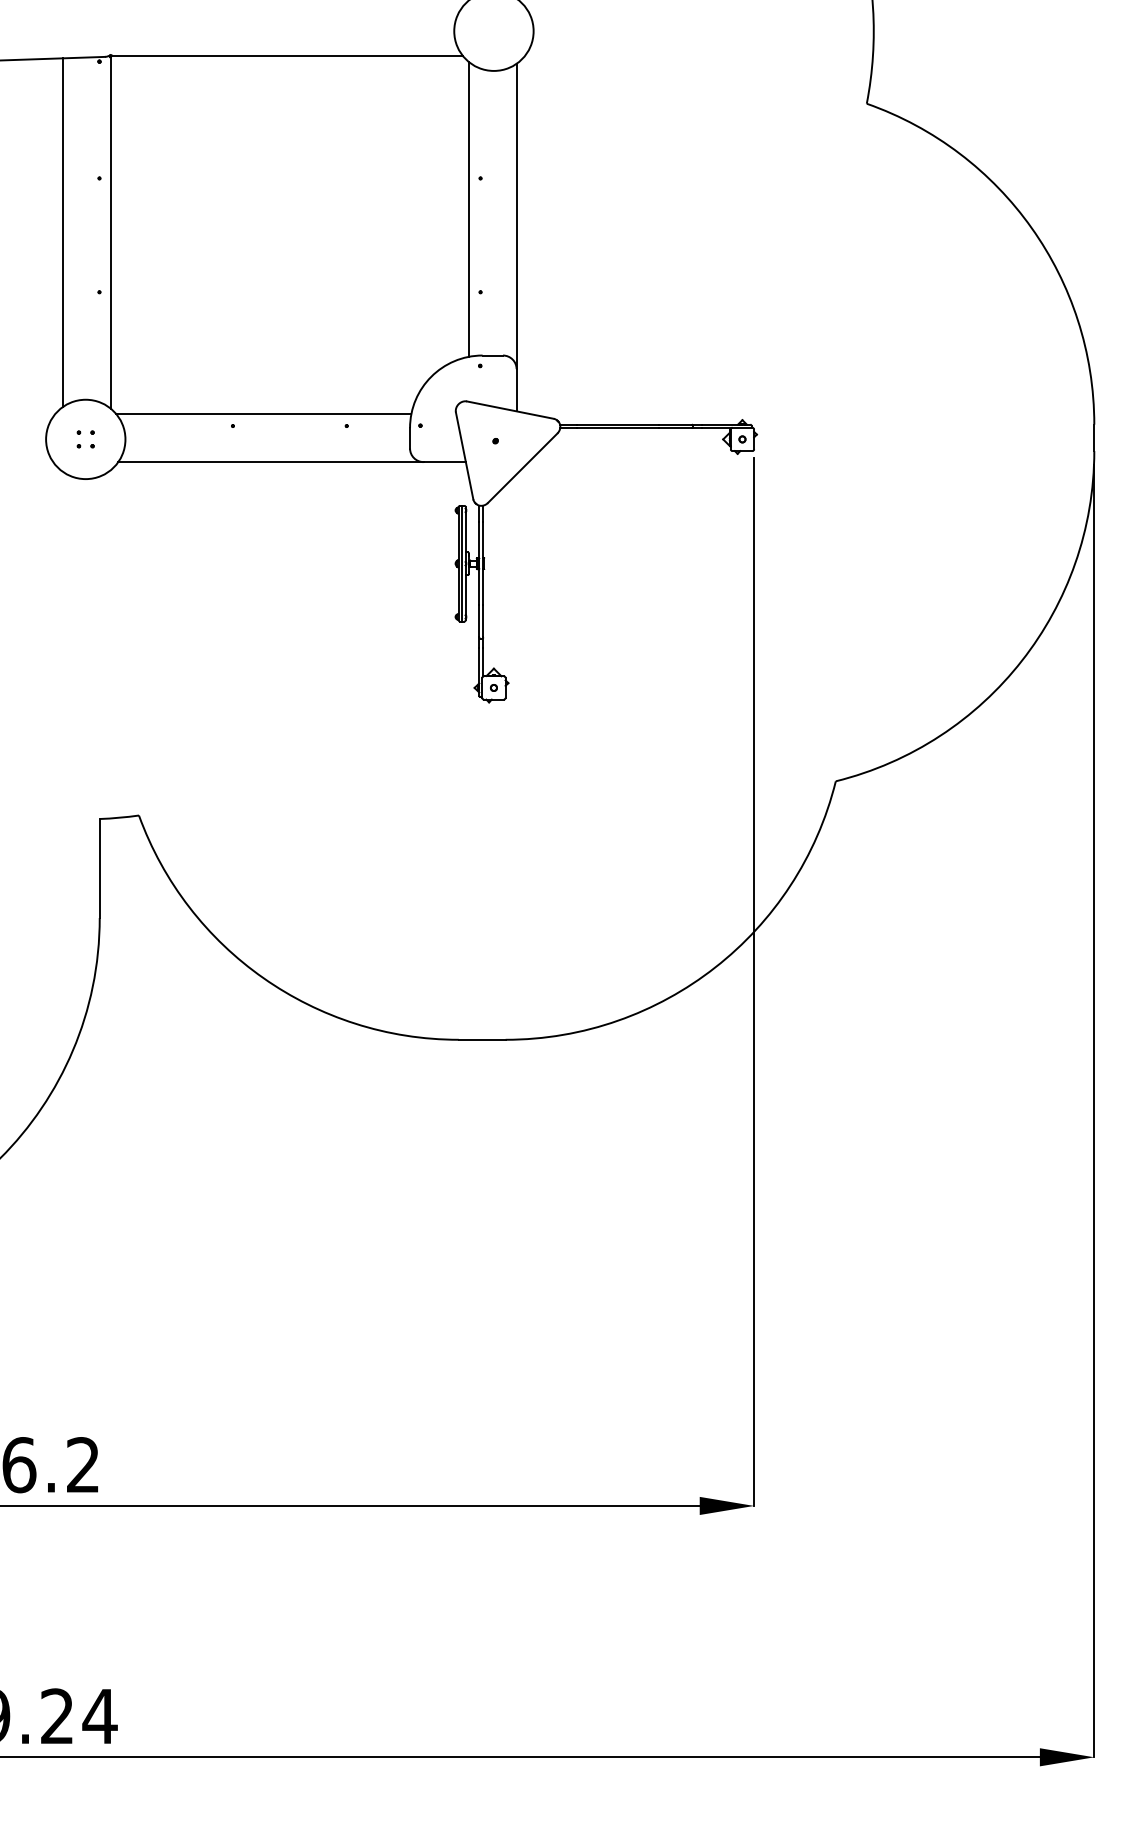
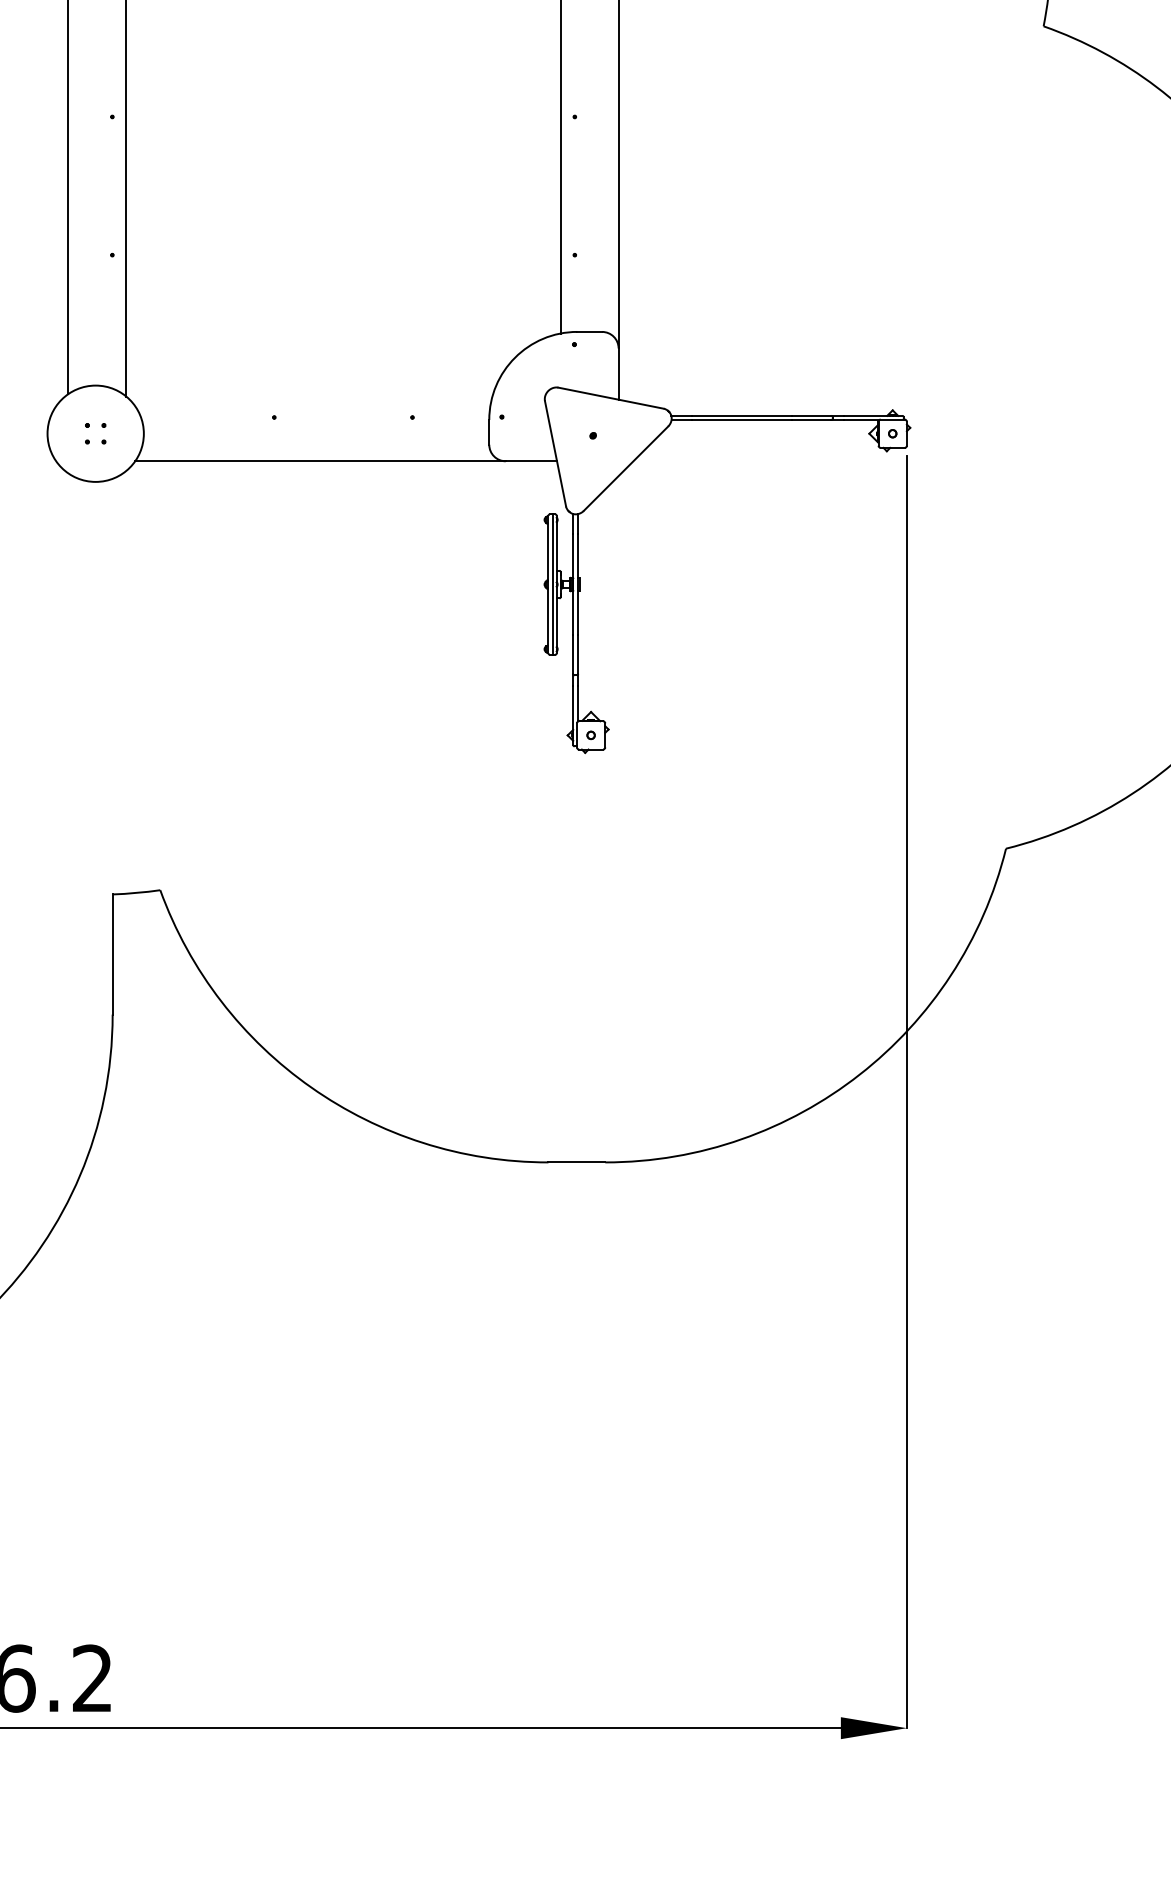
line: (263, 414) -> (311, 403), removed

